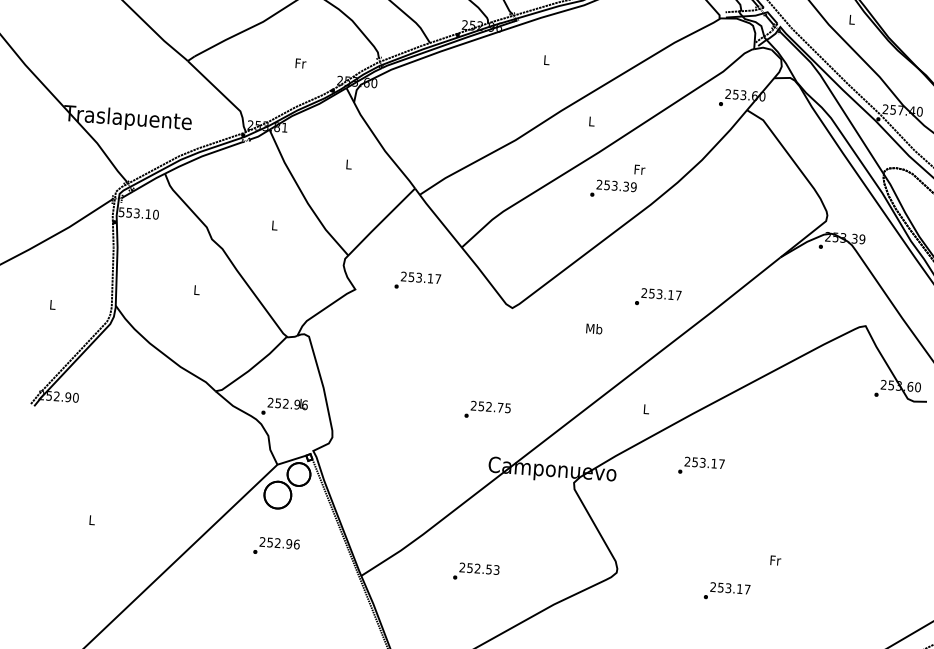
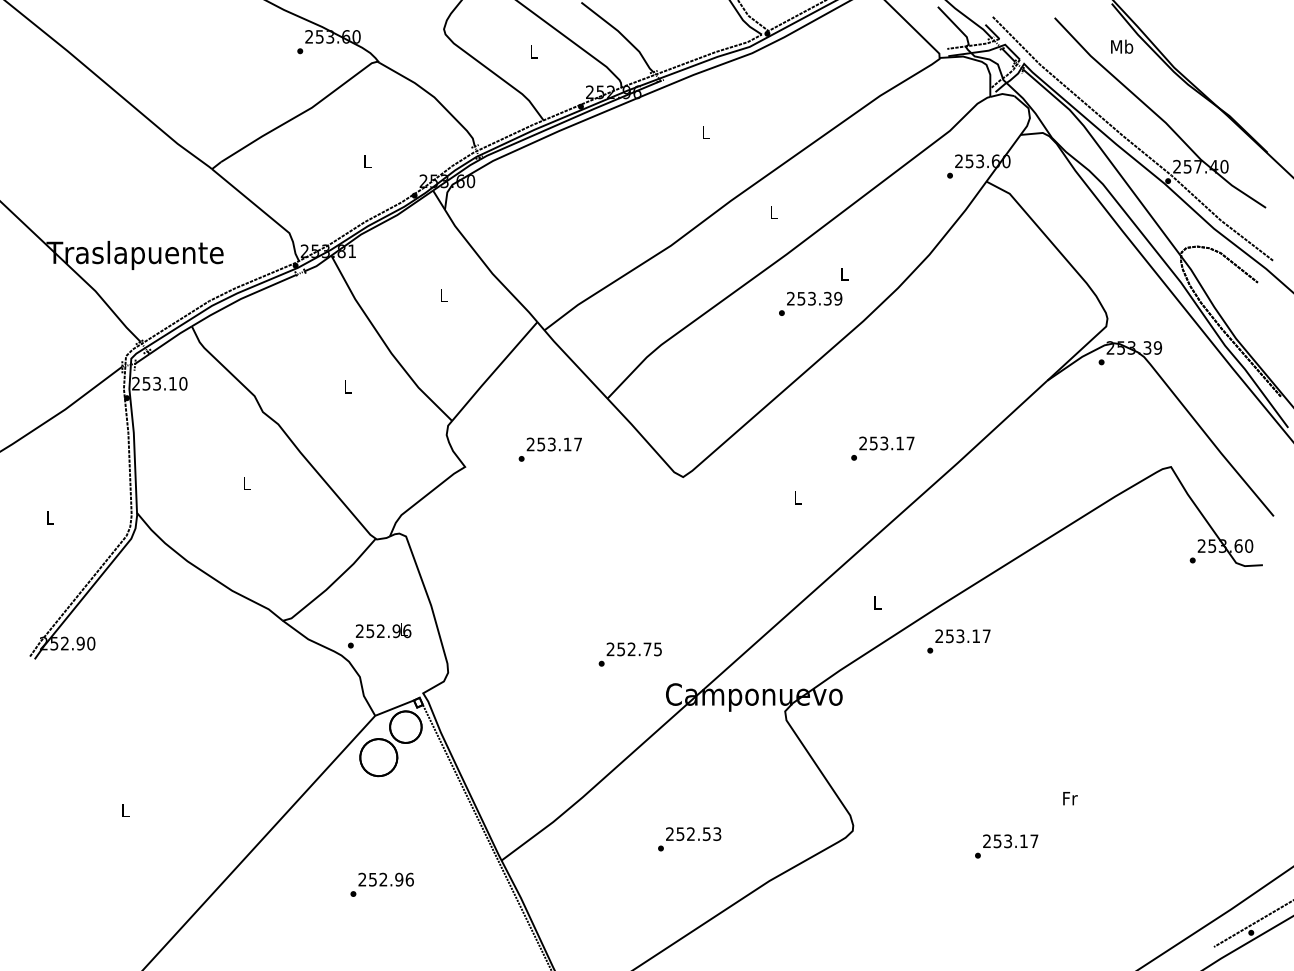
text: (852, 19) -> (1122, 46), L -> Mb
text: (300, 63) -> (367, 161), Fr -> L
text: (639, 169) -> (844, 273), Fr -> L
text: (121, 212) -> (135, 383), 553.10 -> 253.10
text: (594, 328) -> (797, 497), Mb -> L
text: (487, 410) -> (629, 654), moved
text: (701, 466) -> (958, 641), moved
text: (276, 546) -> (381, 884), moved
text: (476, 572) -> (689, 839), moved

